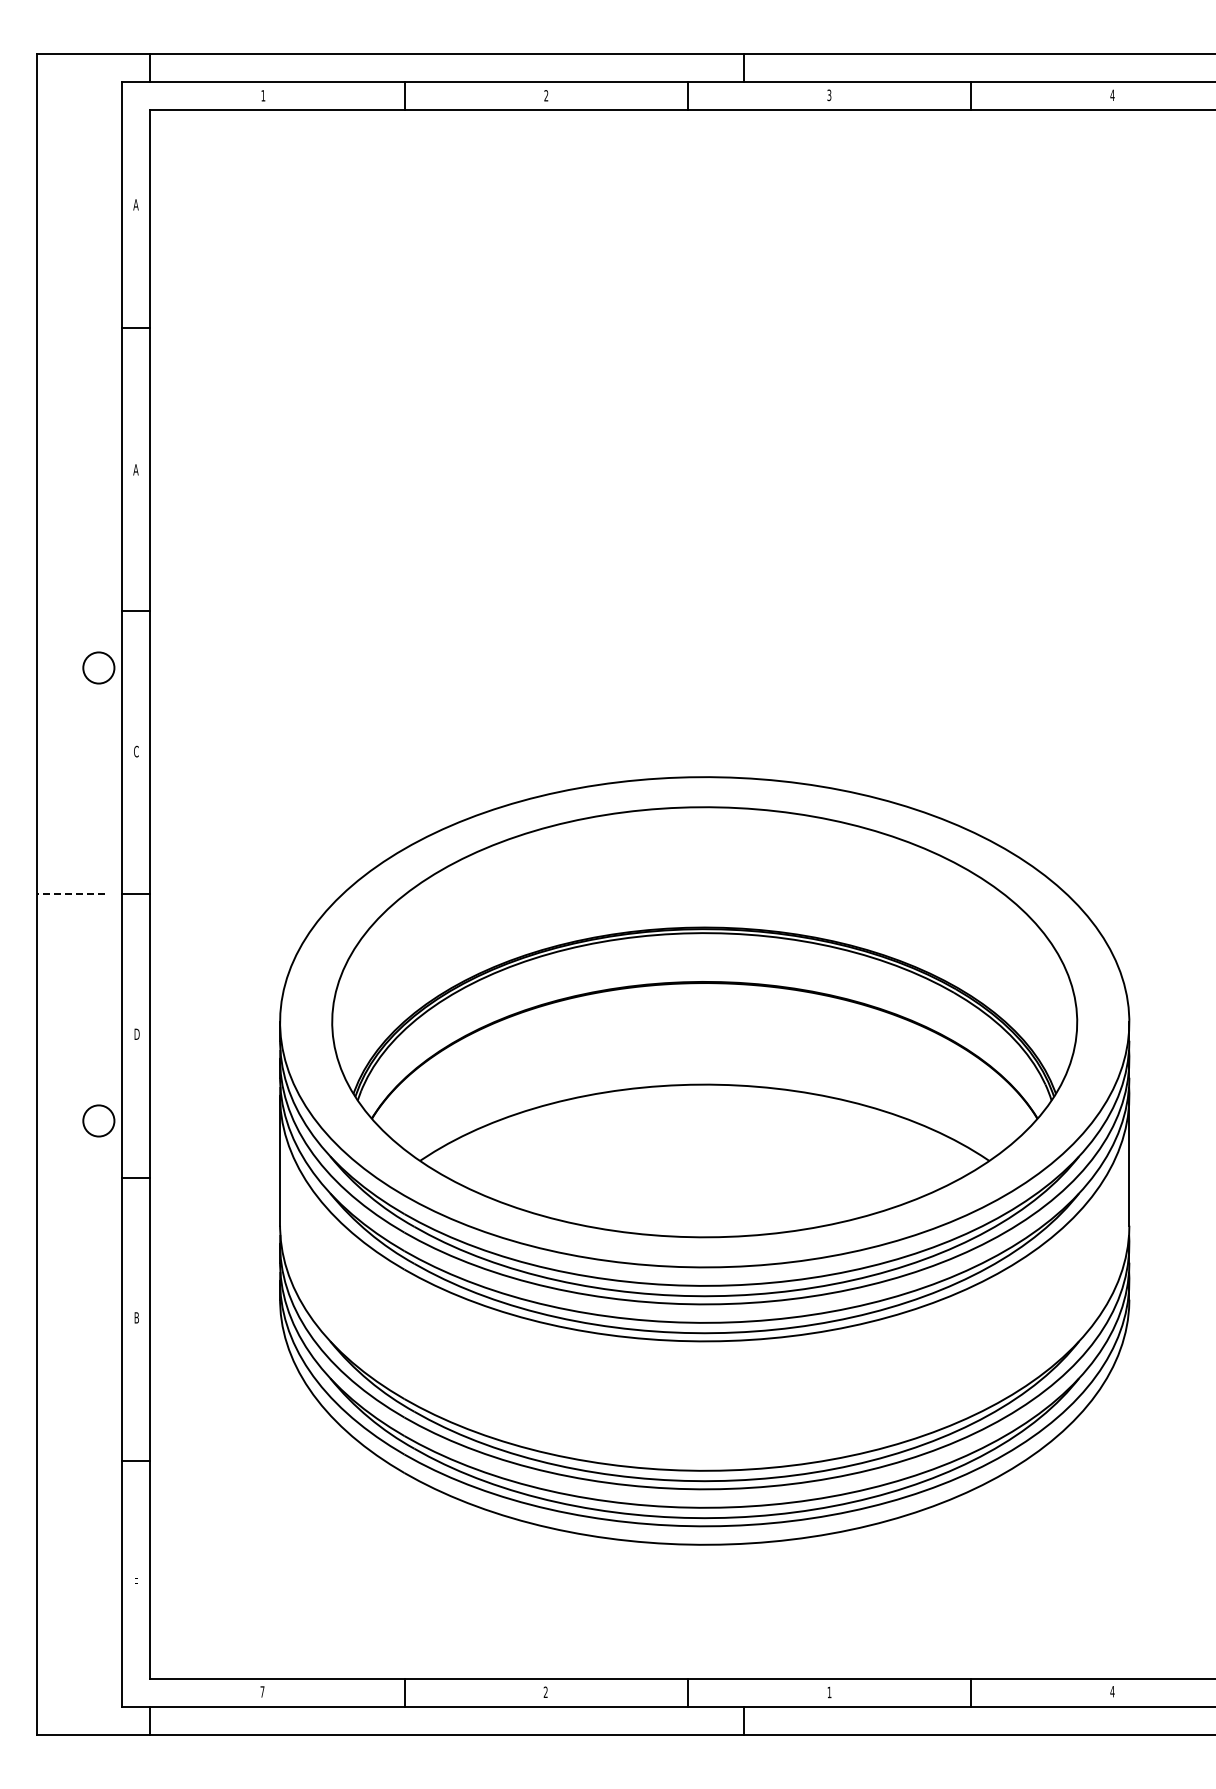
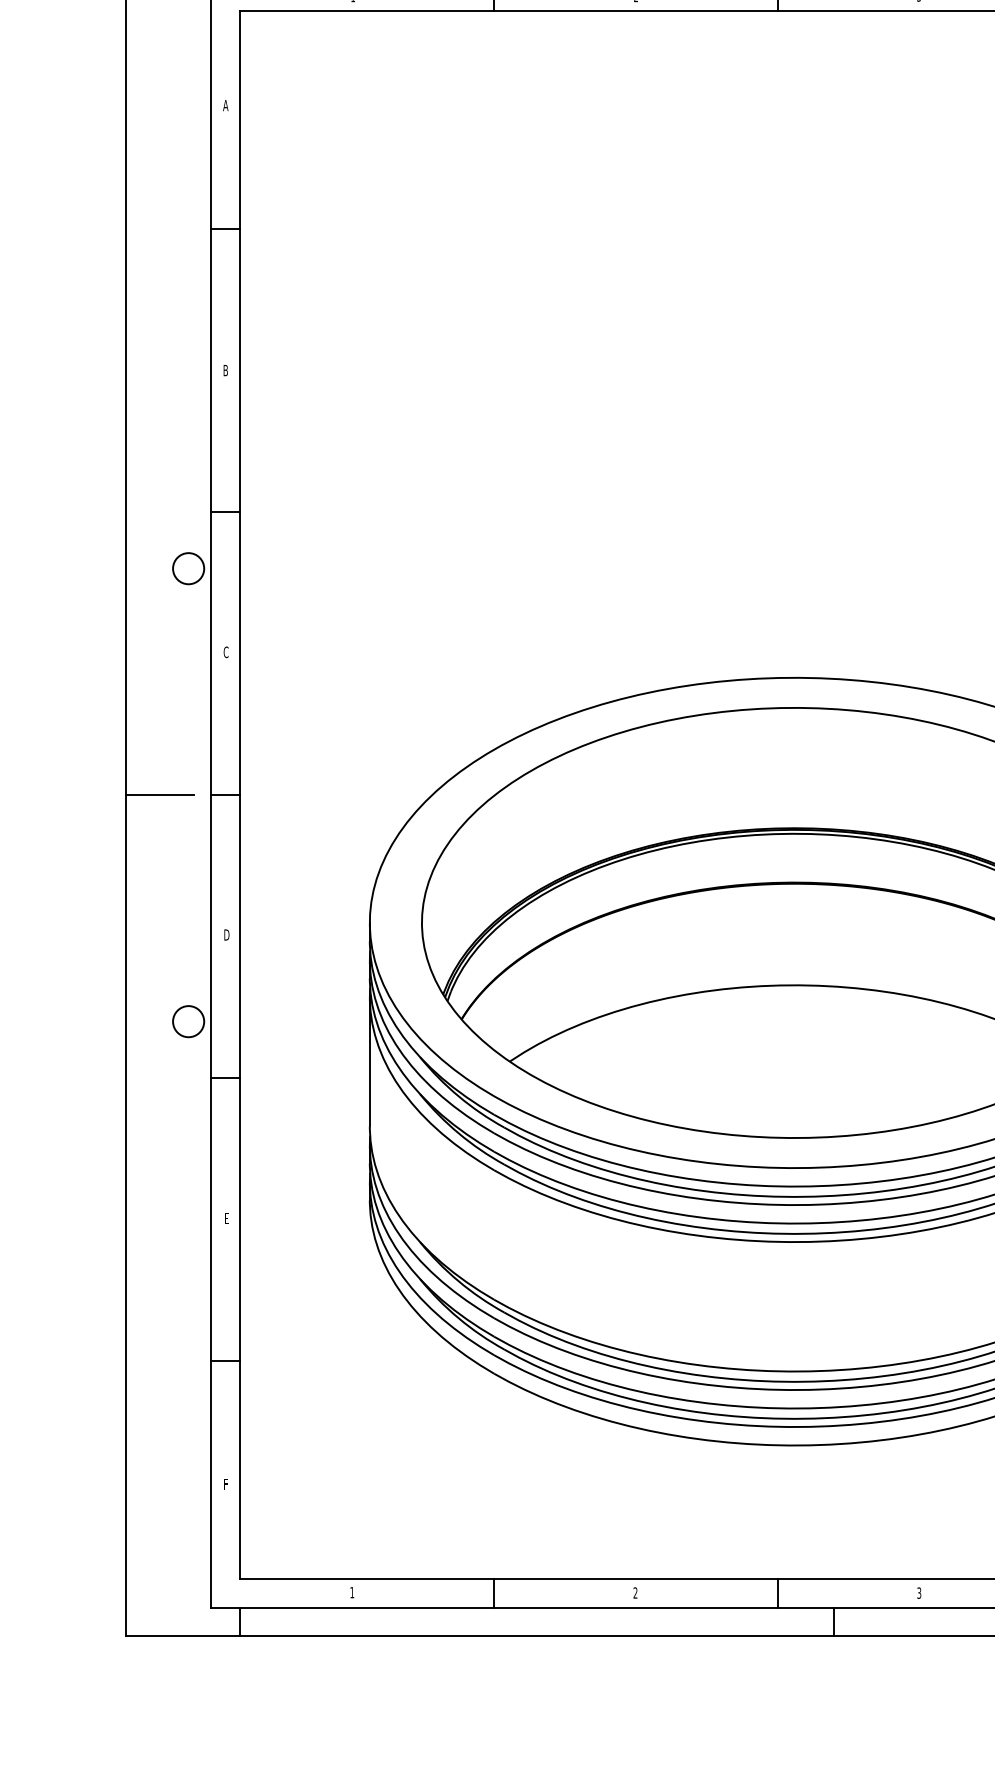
text: (135, 469) -> (225, 370), A -> B
line: (70, 894) -> (160, 795), dashed -> solid
text: (136, 1317) -> (226, 1218), B -> E
text: (262, 1691) -> (352, 1592), 7 -> 1
text: (829, 1692) -> (919, 1593), 1 -> 3

